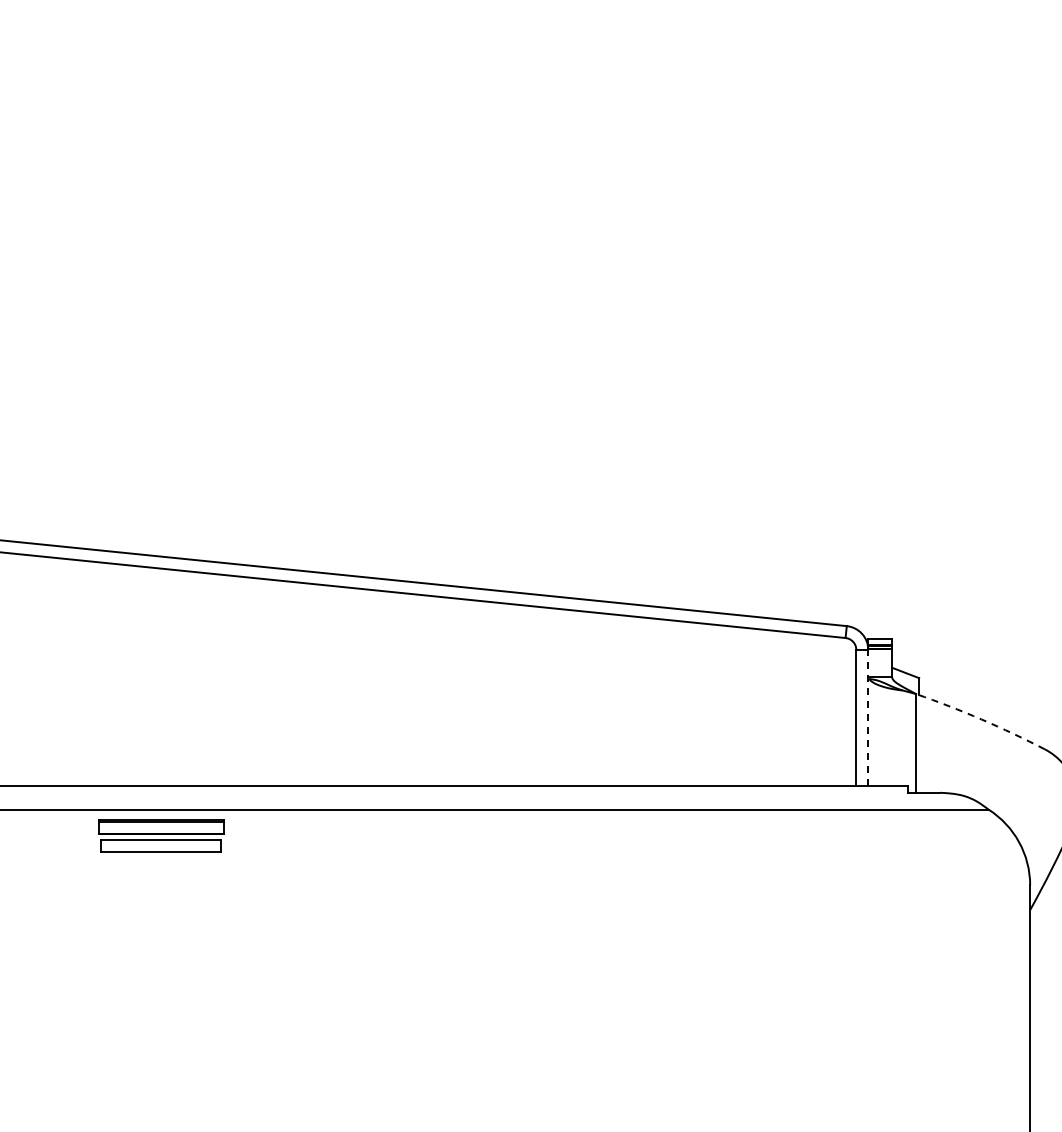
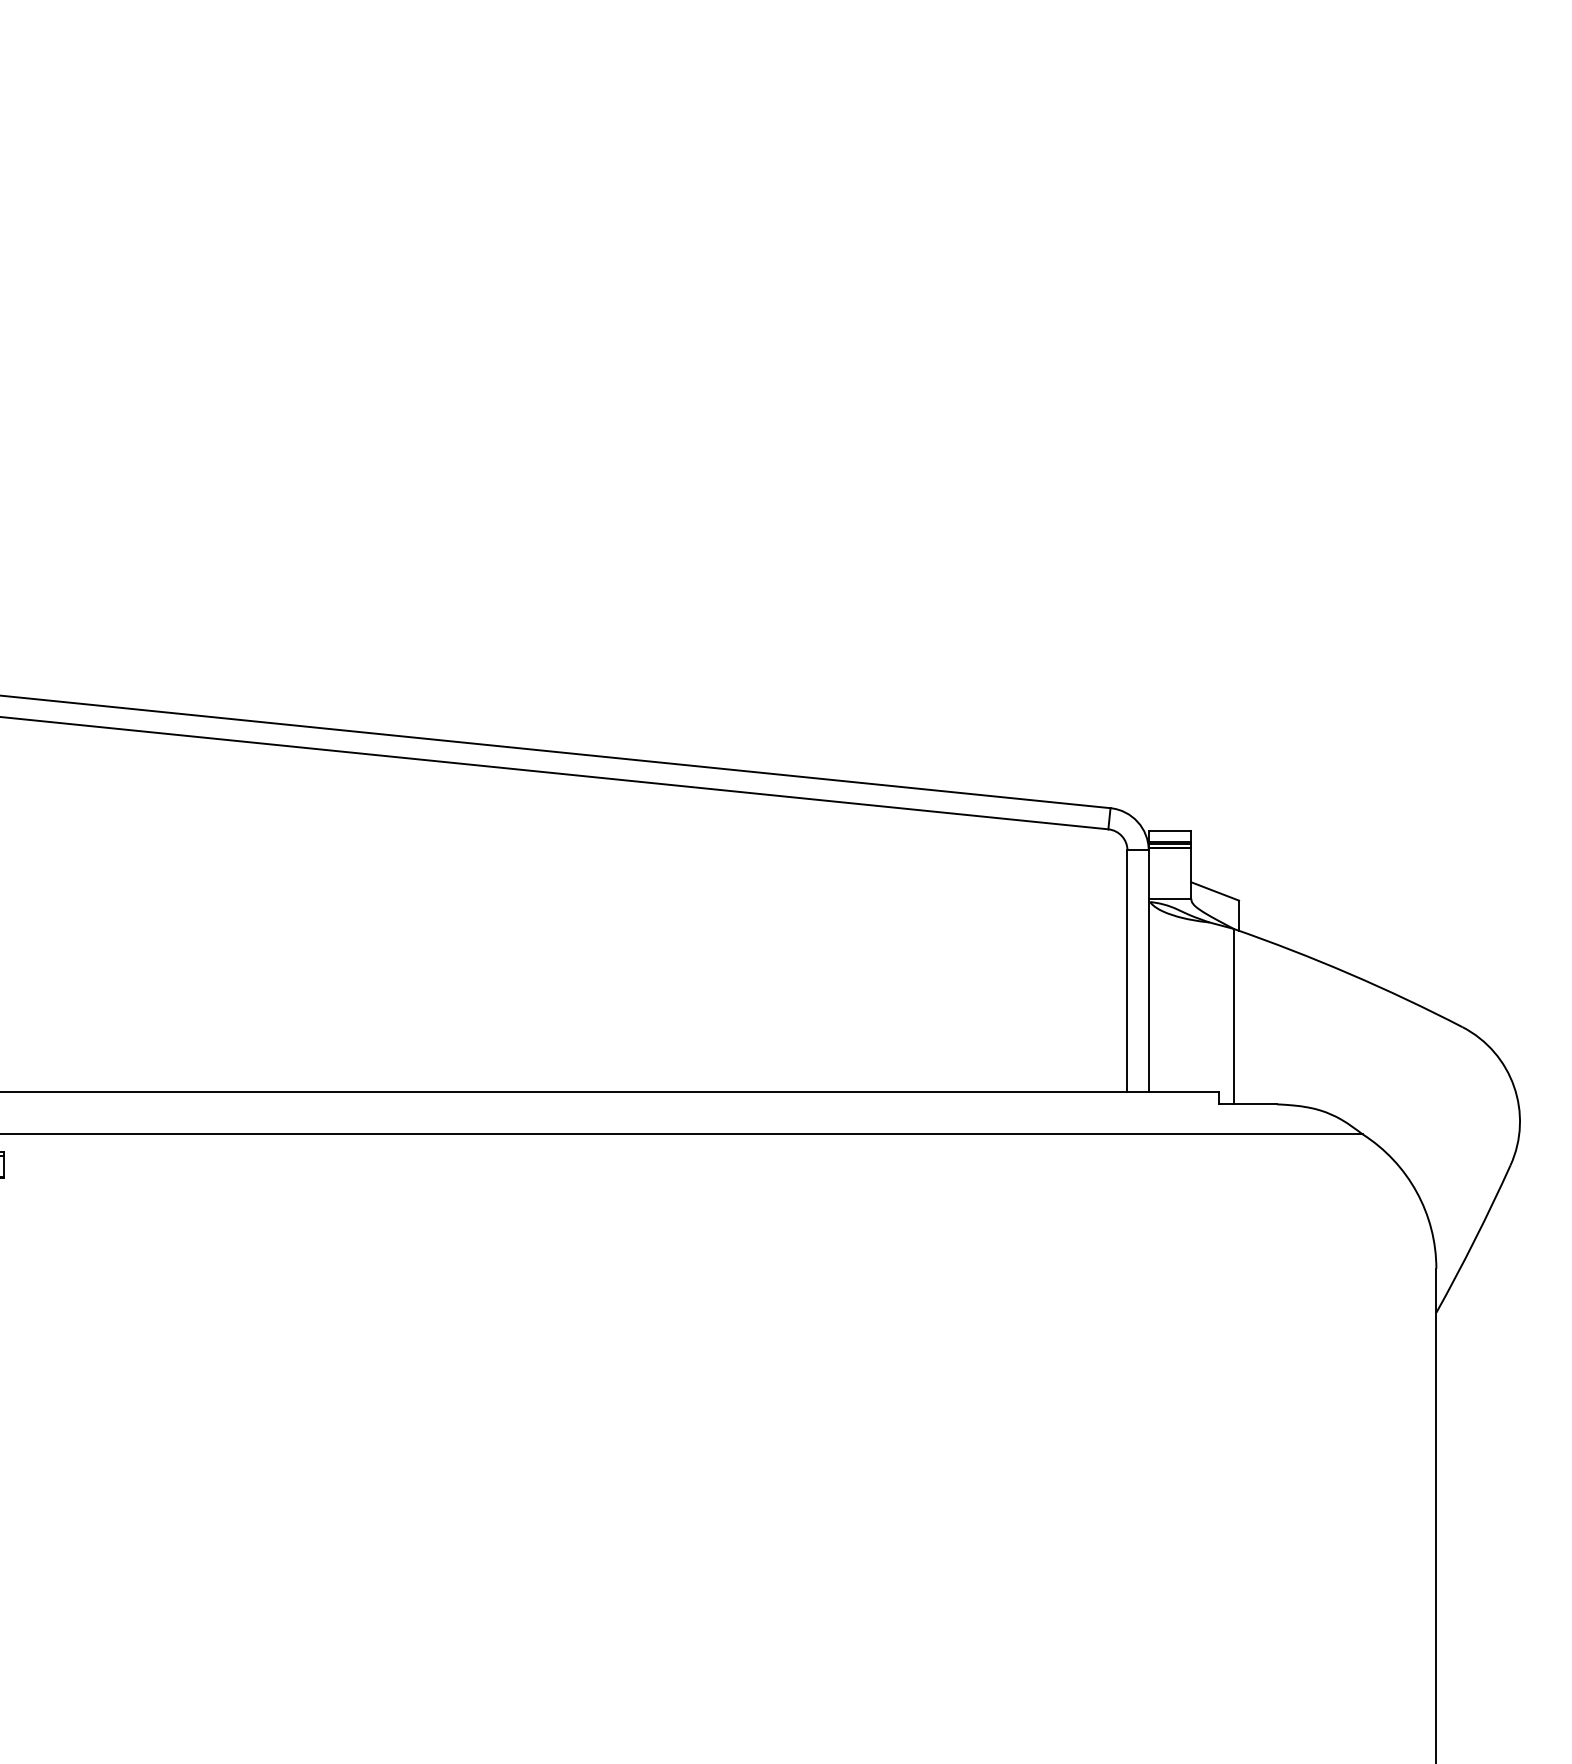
line: (868, 717) -> (1149, 970), dashed -> solid
arc: (981, 719) -> (1349, 974), dashed -> solid

